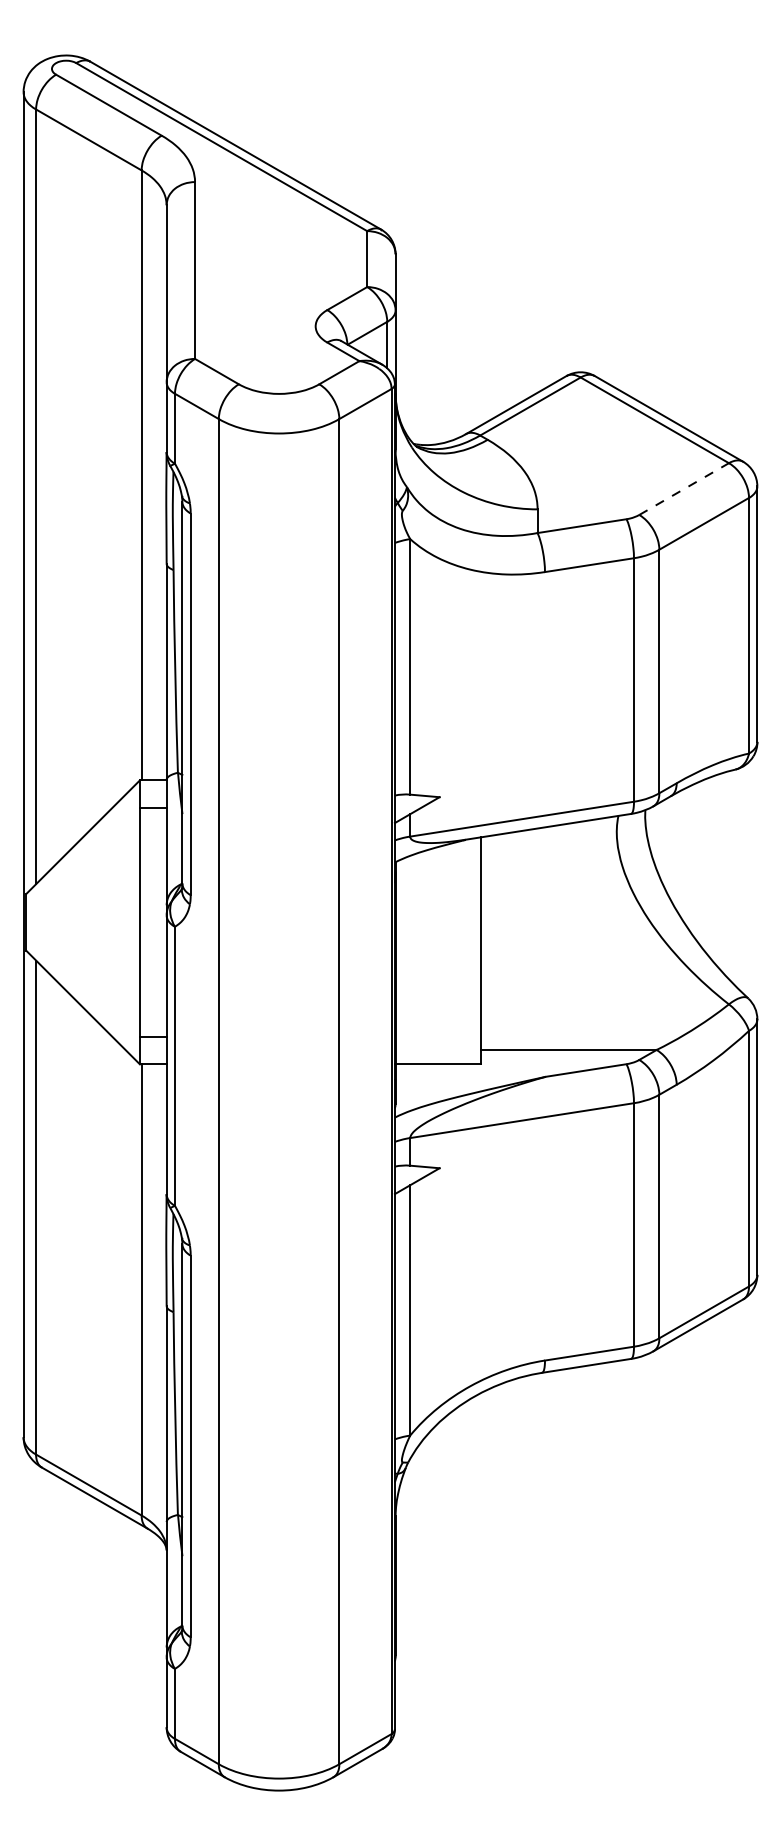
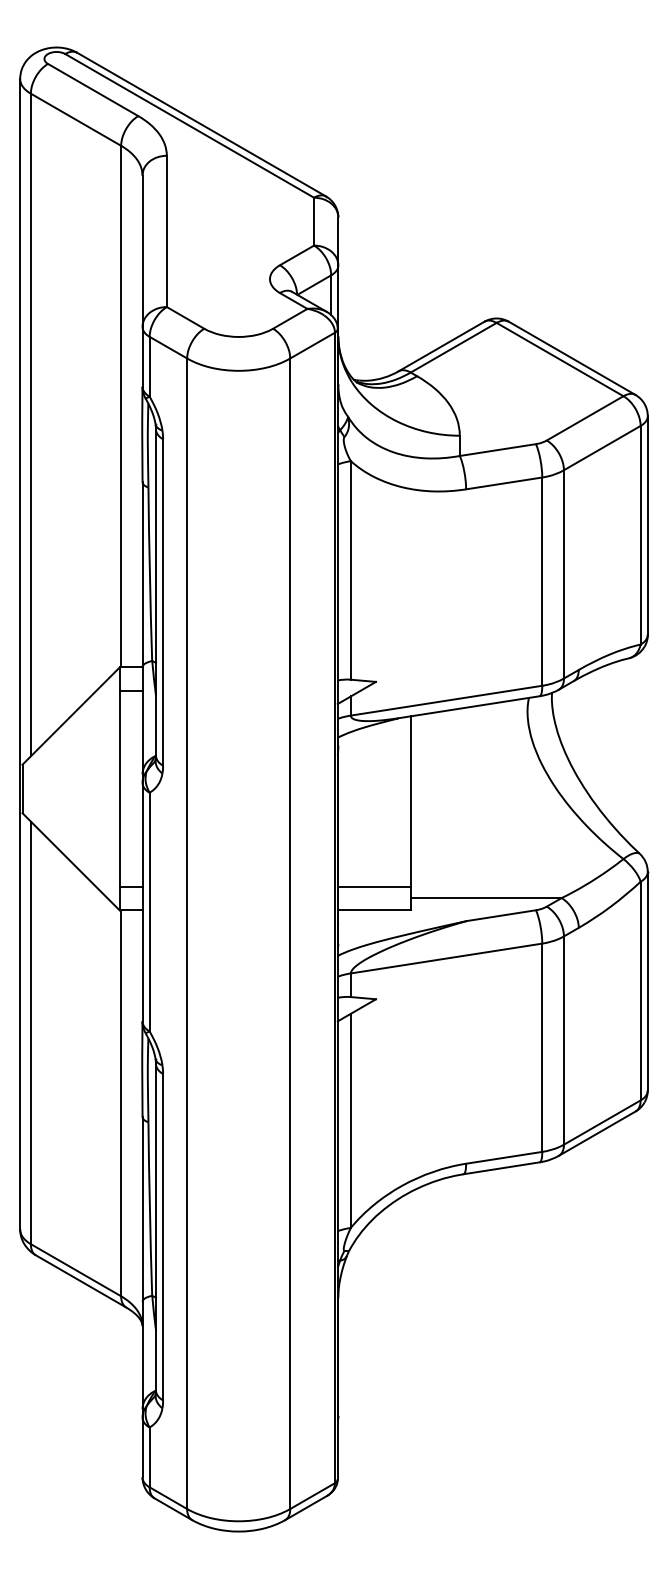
line: (684, 489) -> (585, 418), dashed -> solid
line: (437, 1036) -> (374, 886), added

